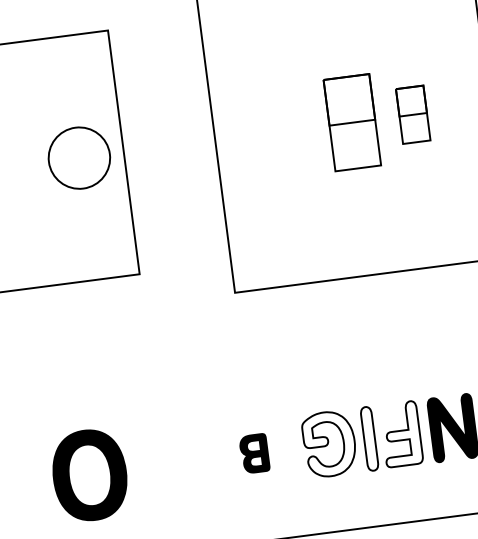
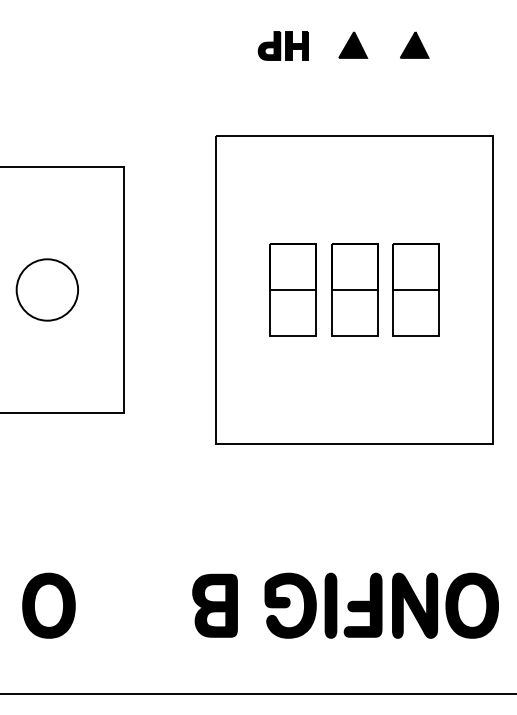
part: (412, 114) -> (415, 289), size x1.67
part: (290, 130) -> (292, 289), added
part: (78, 157) -> (46, 289), moved
fill: (400, 433) -> (362, 604), added
fill: (369, 438) -> (330, 605), added
fill: (329, 443) -> (290, 605), added
part: (254, 453) -> (214, 605), size x1.67
part: (89, 475) -> (48, 605), size x0.71

